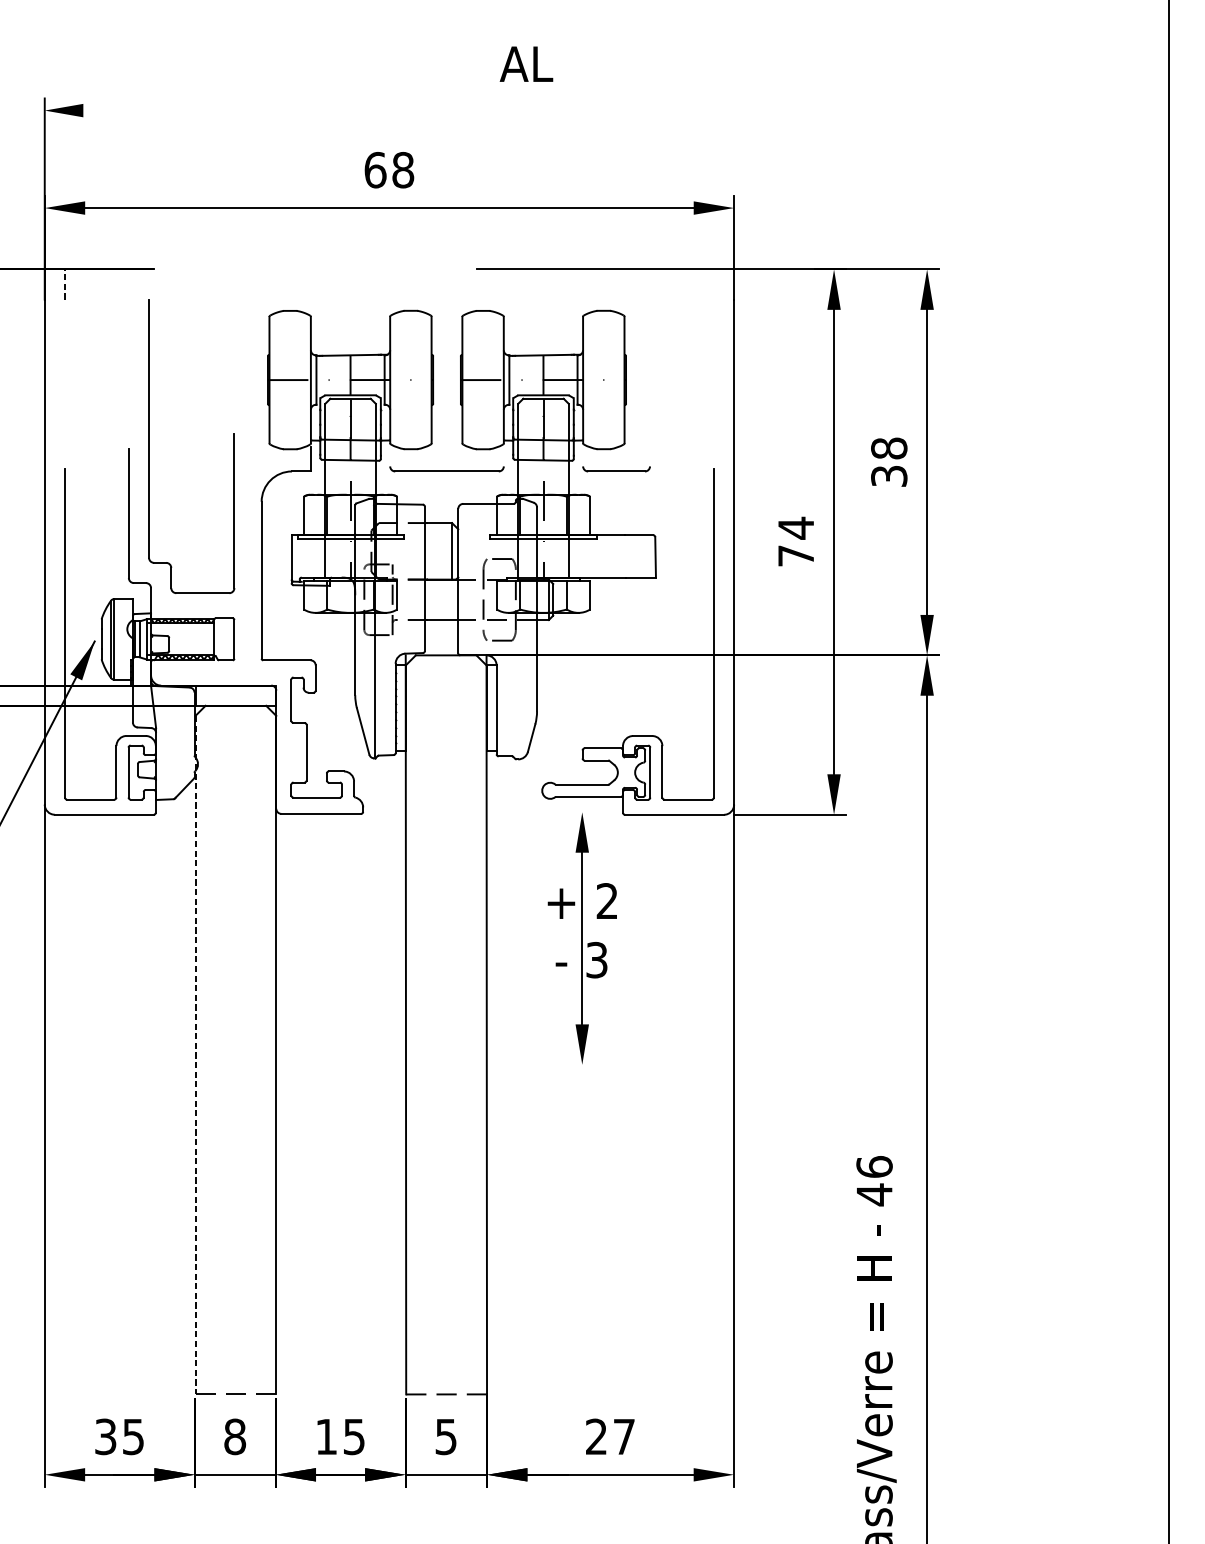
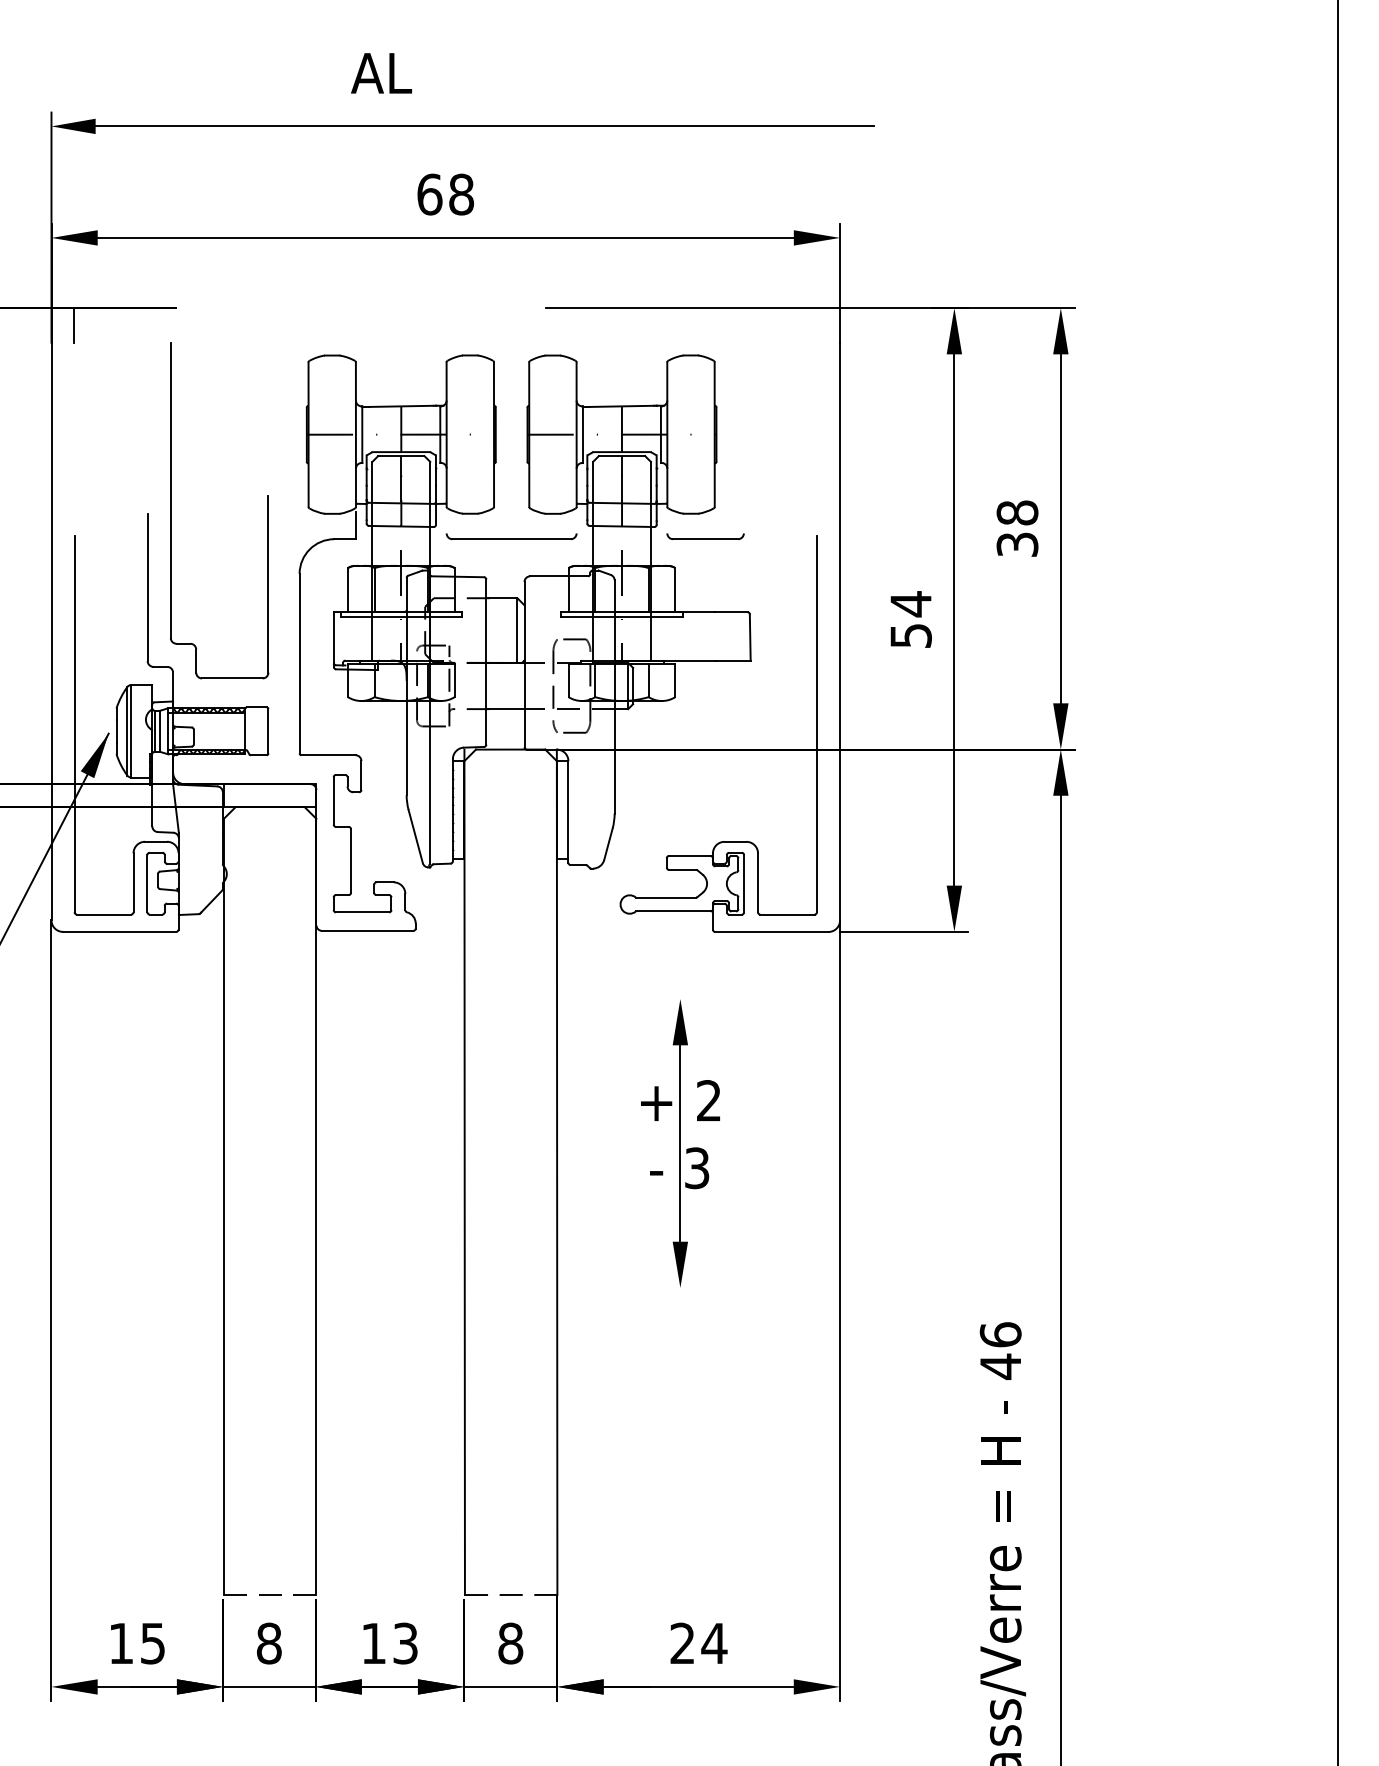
text: (526, 64) -> (381, 73), moved
line: (423, 110) -> (484, 126), added
line: (64, 283) -> (74, 324), dashed -> solid
text: (795, 555) -> (910, 635), 74 -> 54
part: (582, 938) -> (680, 1143), moved
line: (195, 1055) -> (223, 1207), dashed -> solid
text: (354, 1435) -> (405, 1642), 15 -> 13
text: (105, 1436) -> (121, 1643), 35 -> 15
text: (446, 1436) -> (510, 1643), 5 -> 8
text: (624, 1436) -> (714, 1643), 27 -> 24

